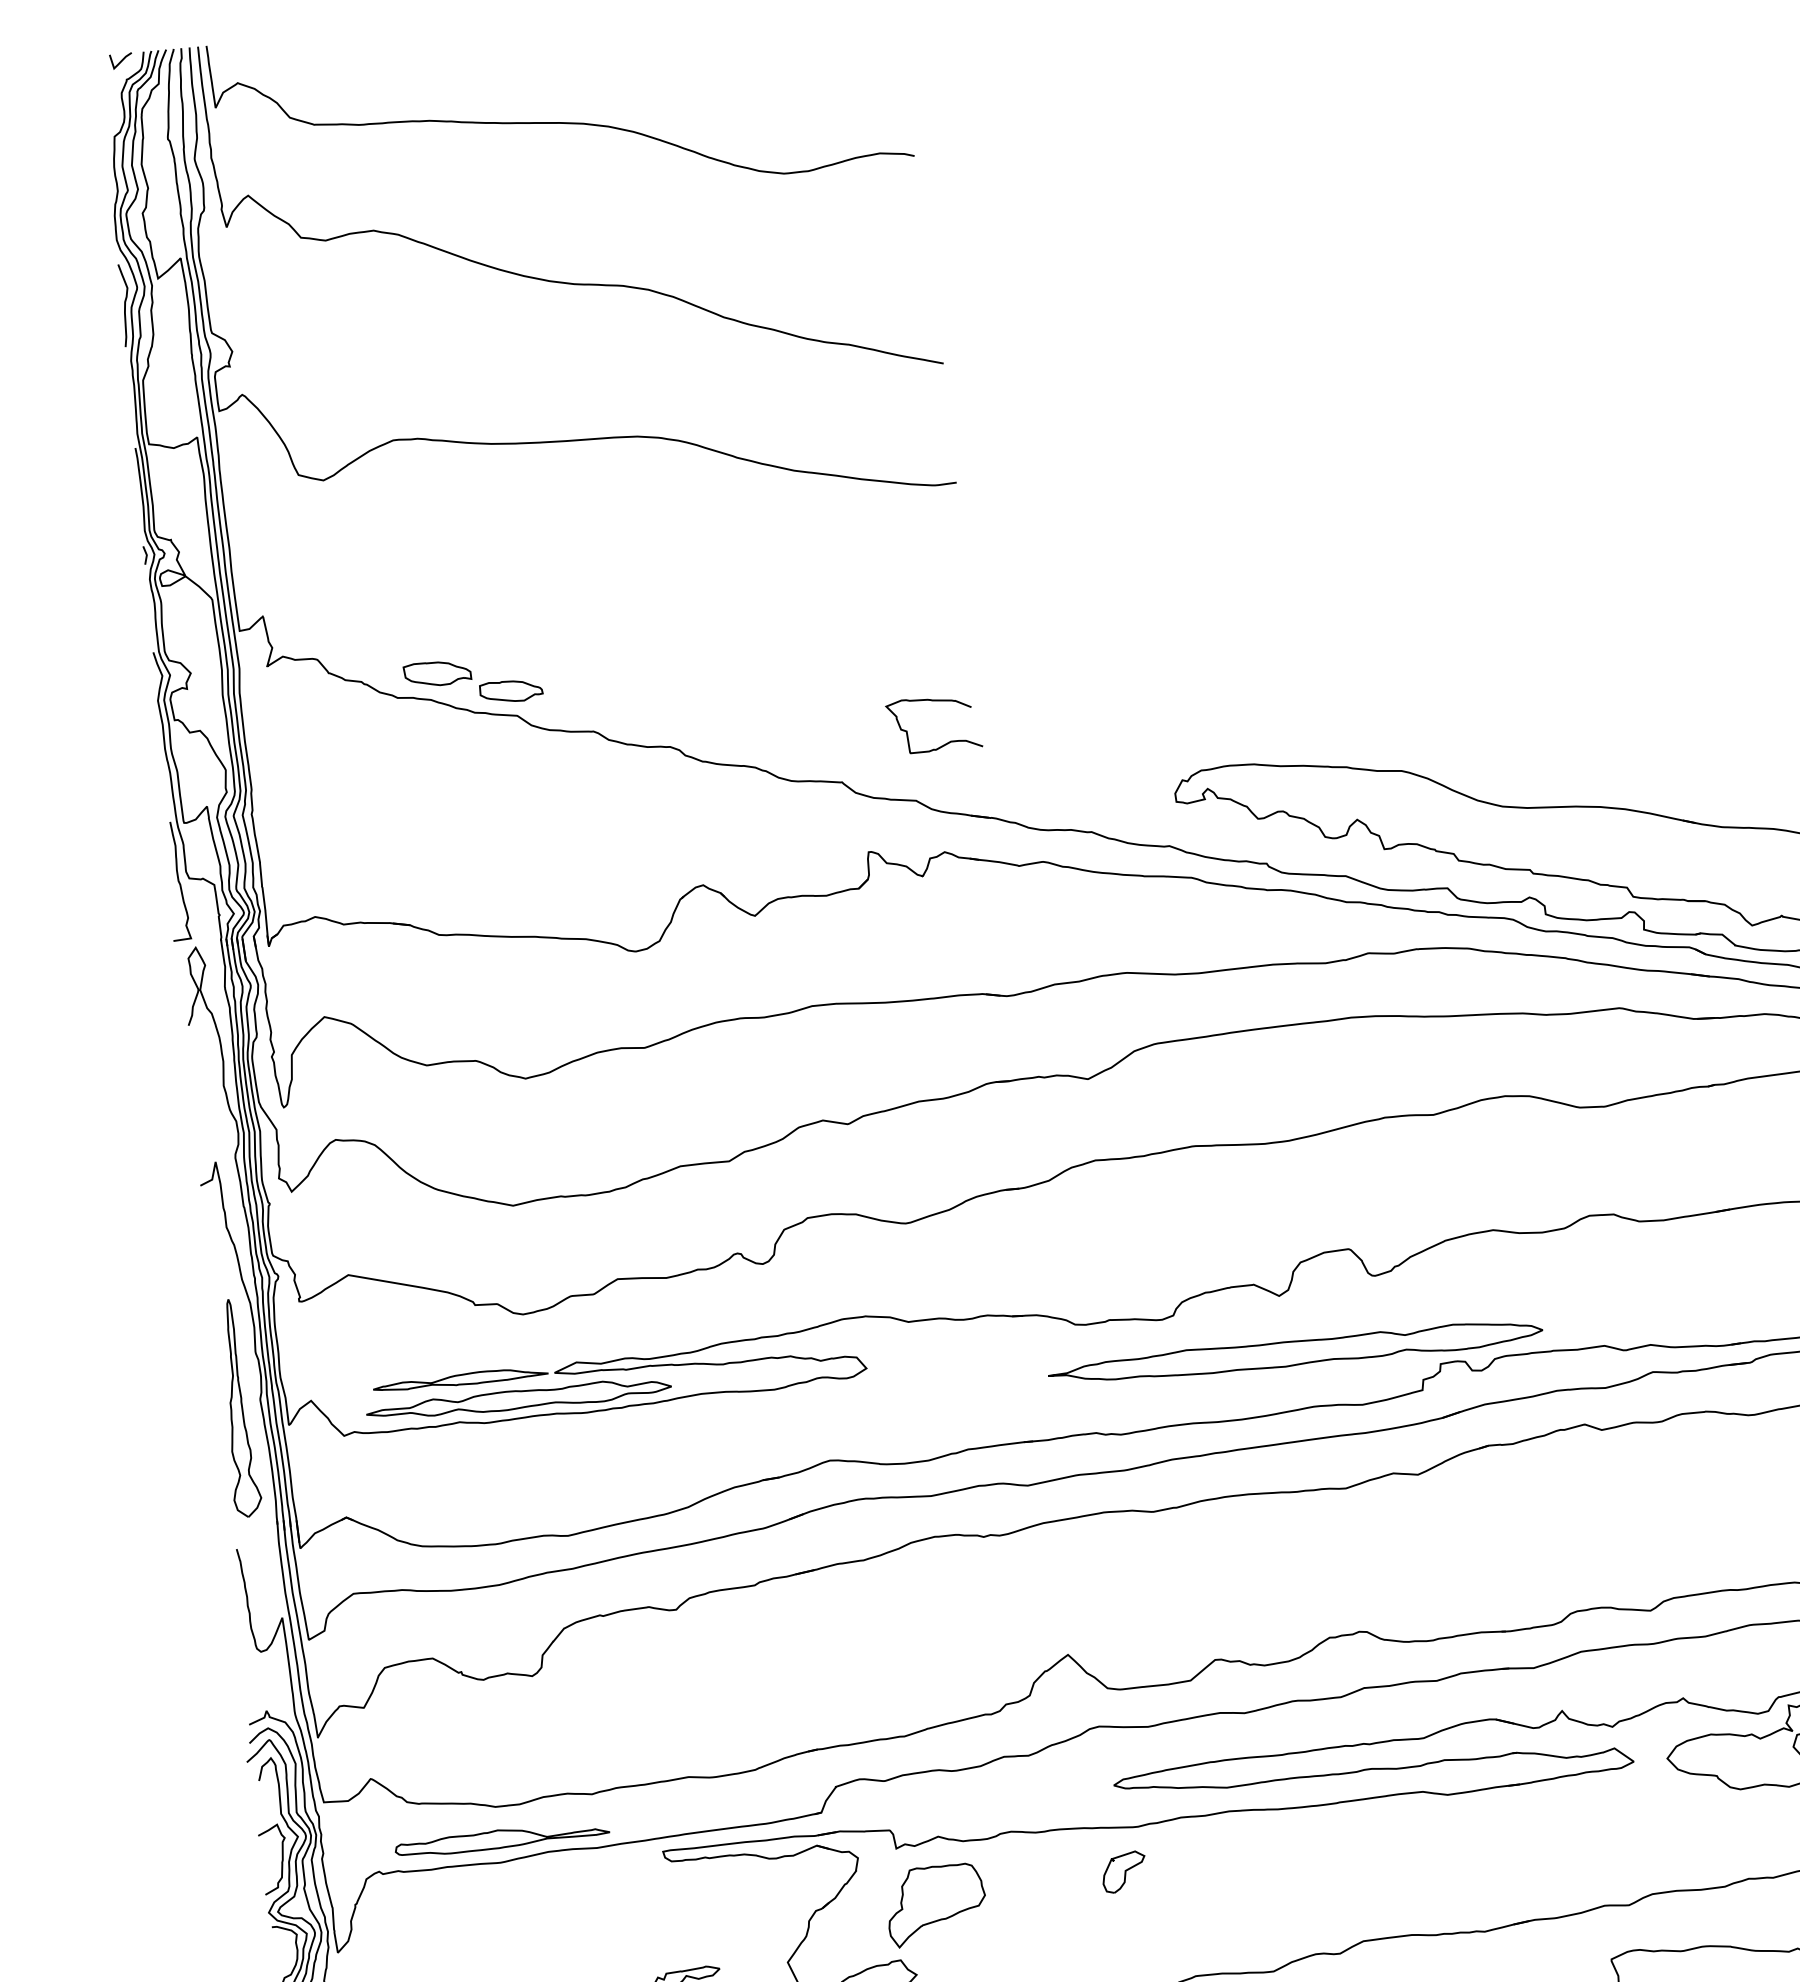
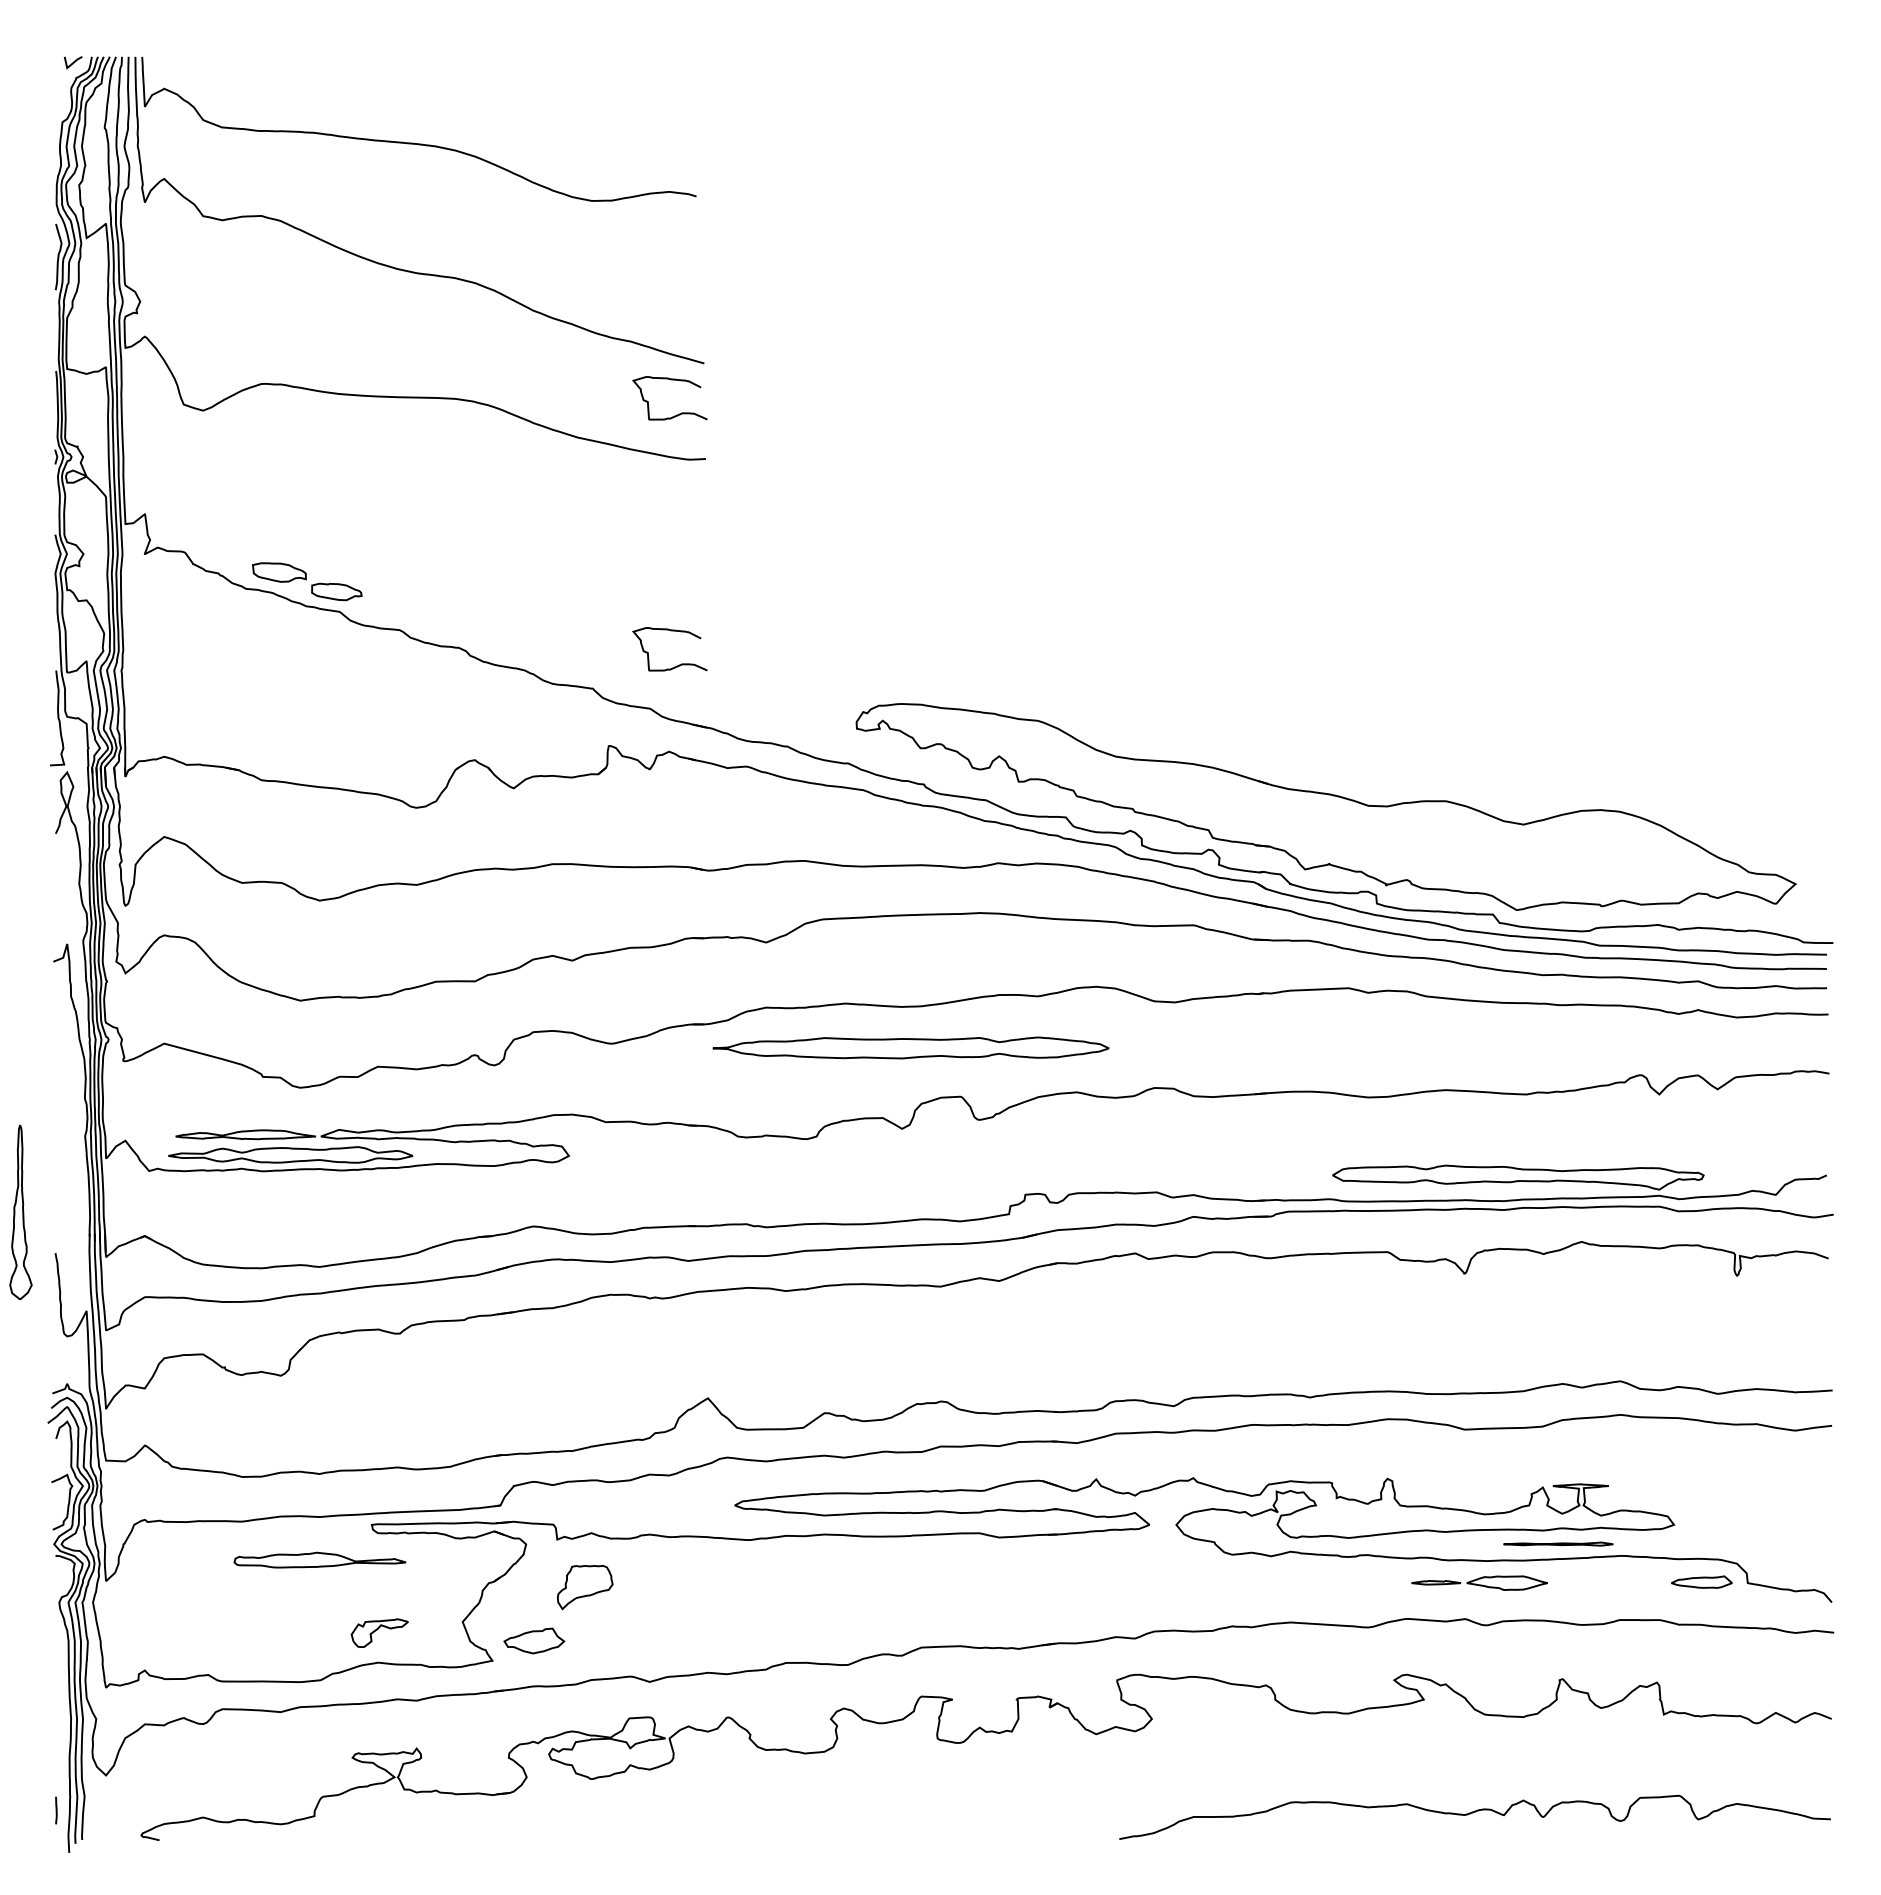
curve: (914, 430) -> (676, 414), added
part: (1294, 1352) -> (910, 1047), moved
part: (238, 1407) -> (20, 1211), moved
part: (501, 1838) -> (319, 1559), moved
part: (1124, 1871) -> (736, 1574), removed
part: (937, 1905) -> (585, 1587), size x0.7

